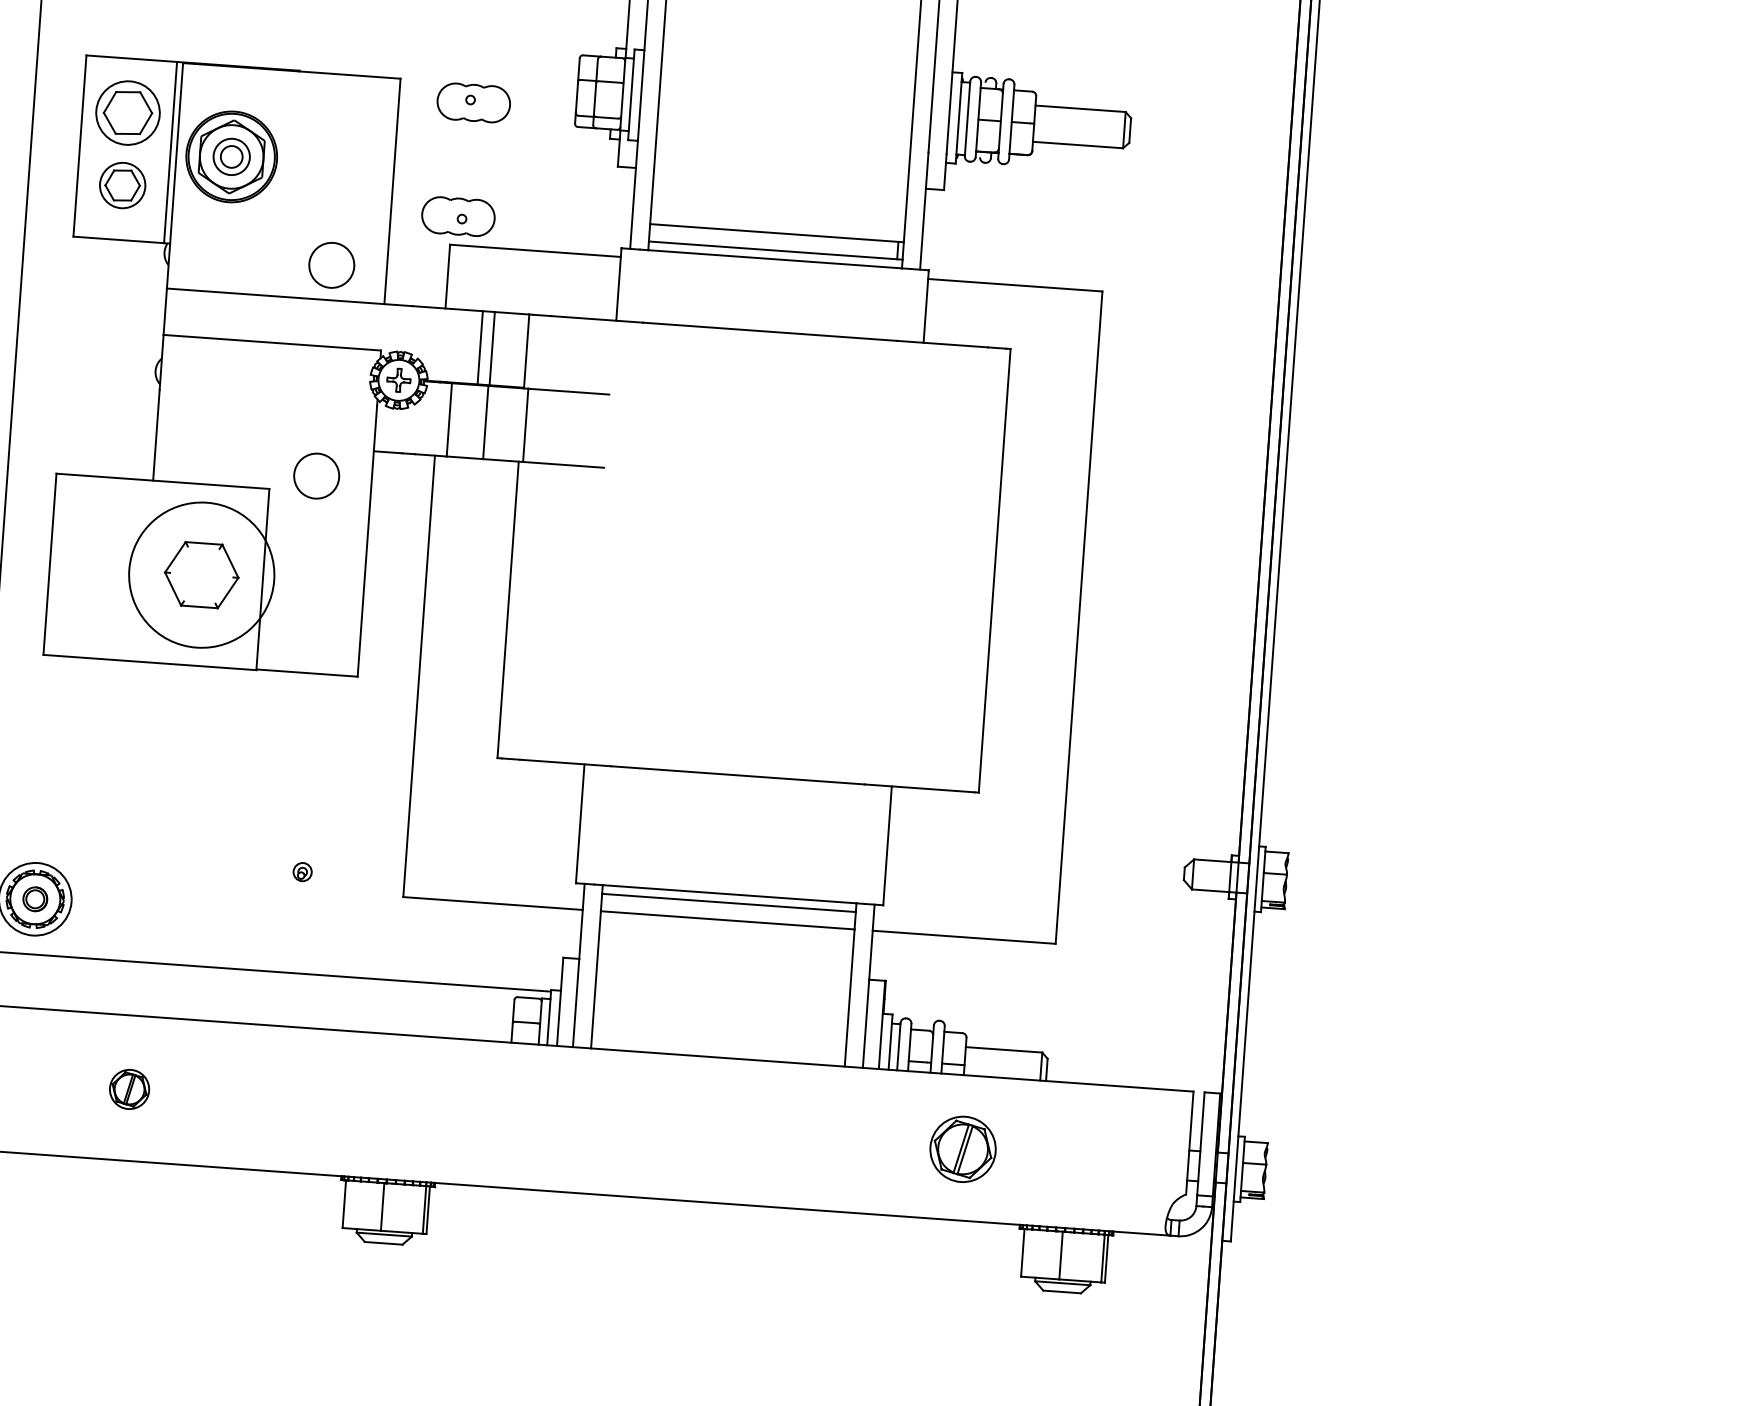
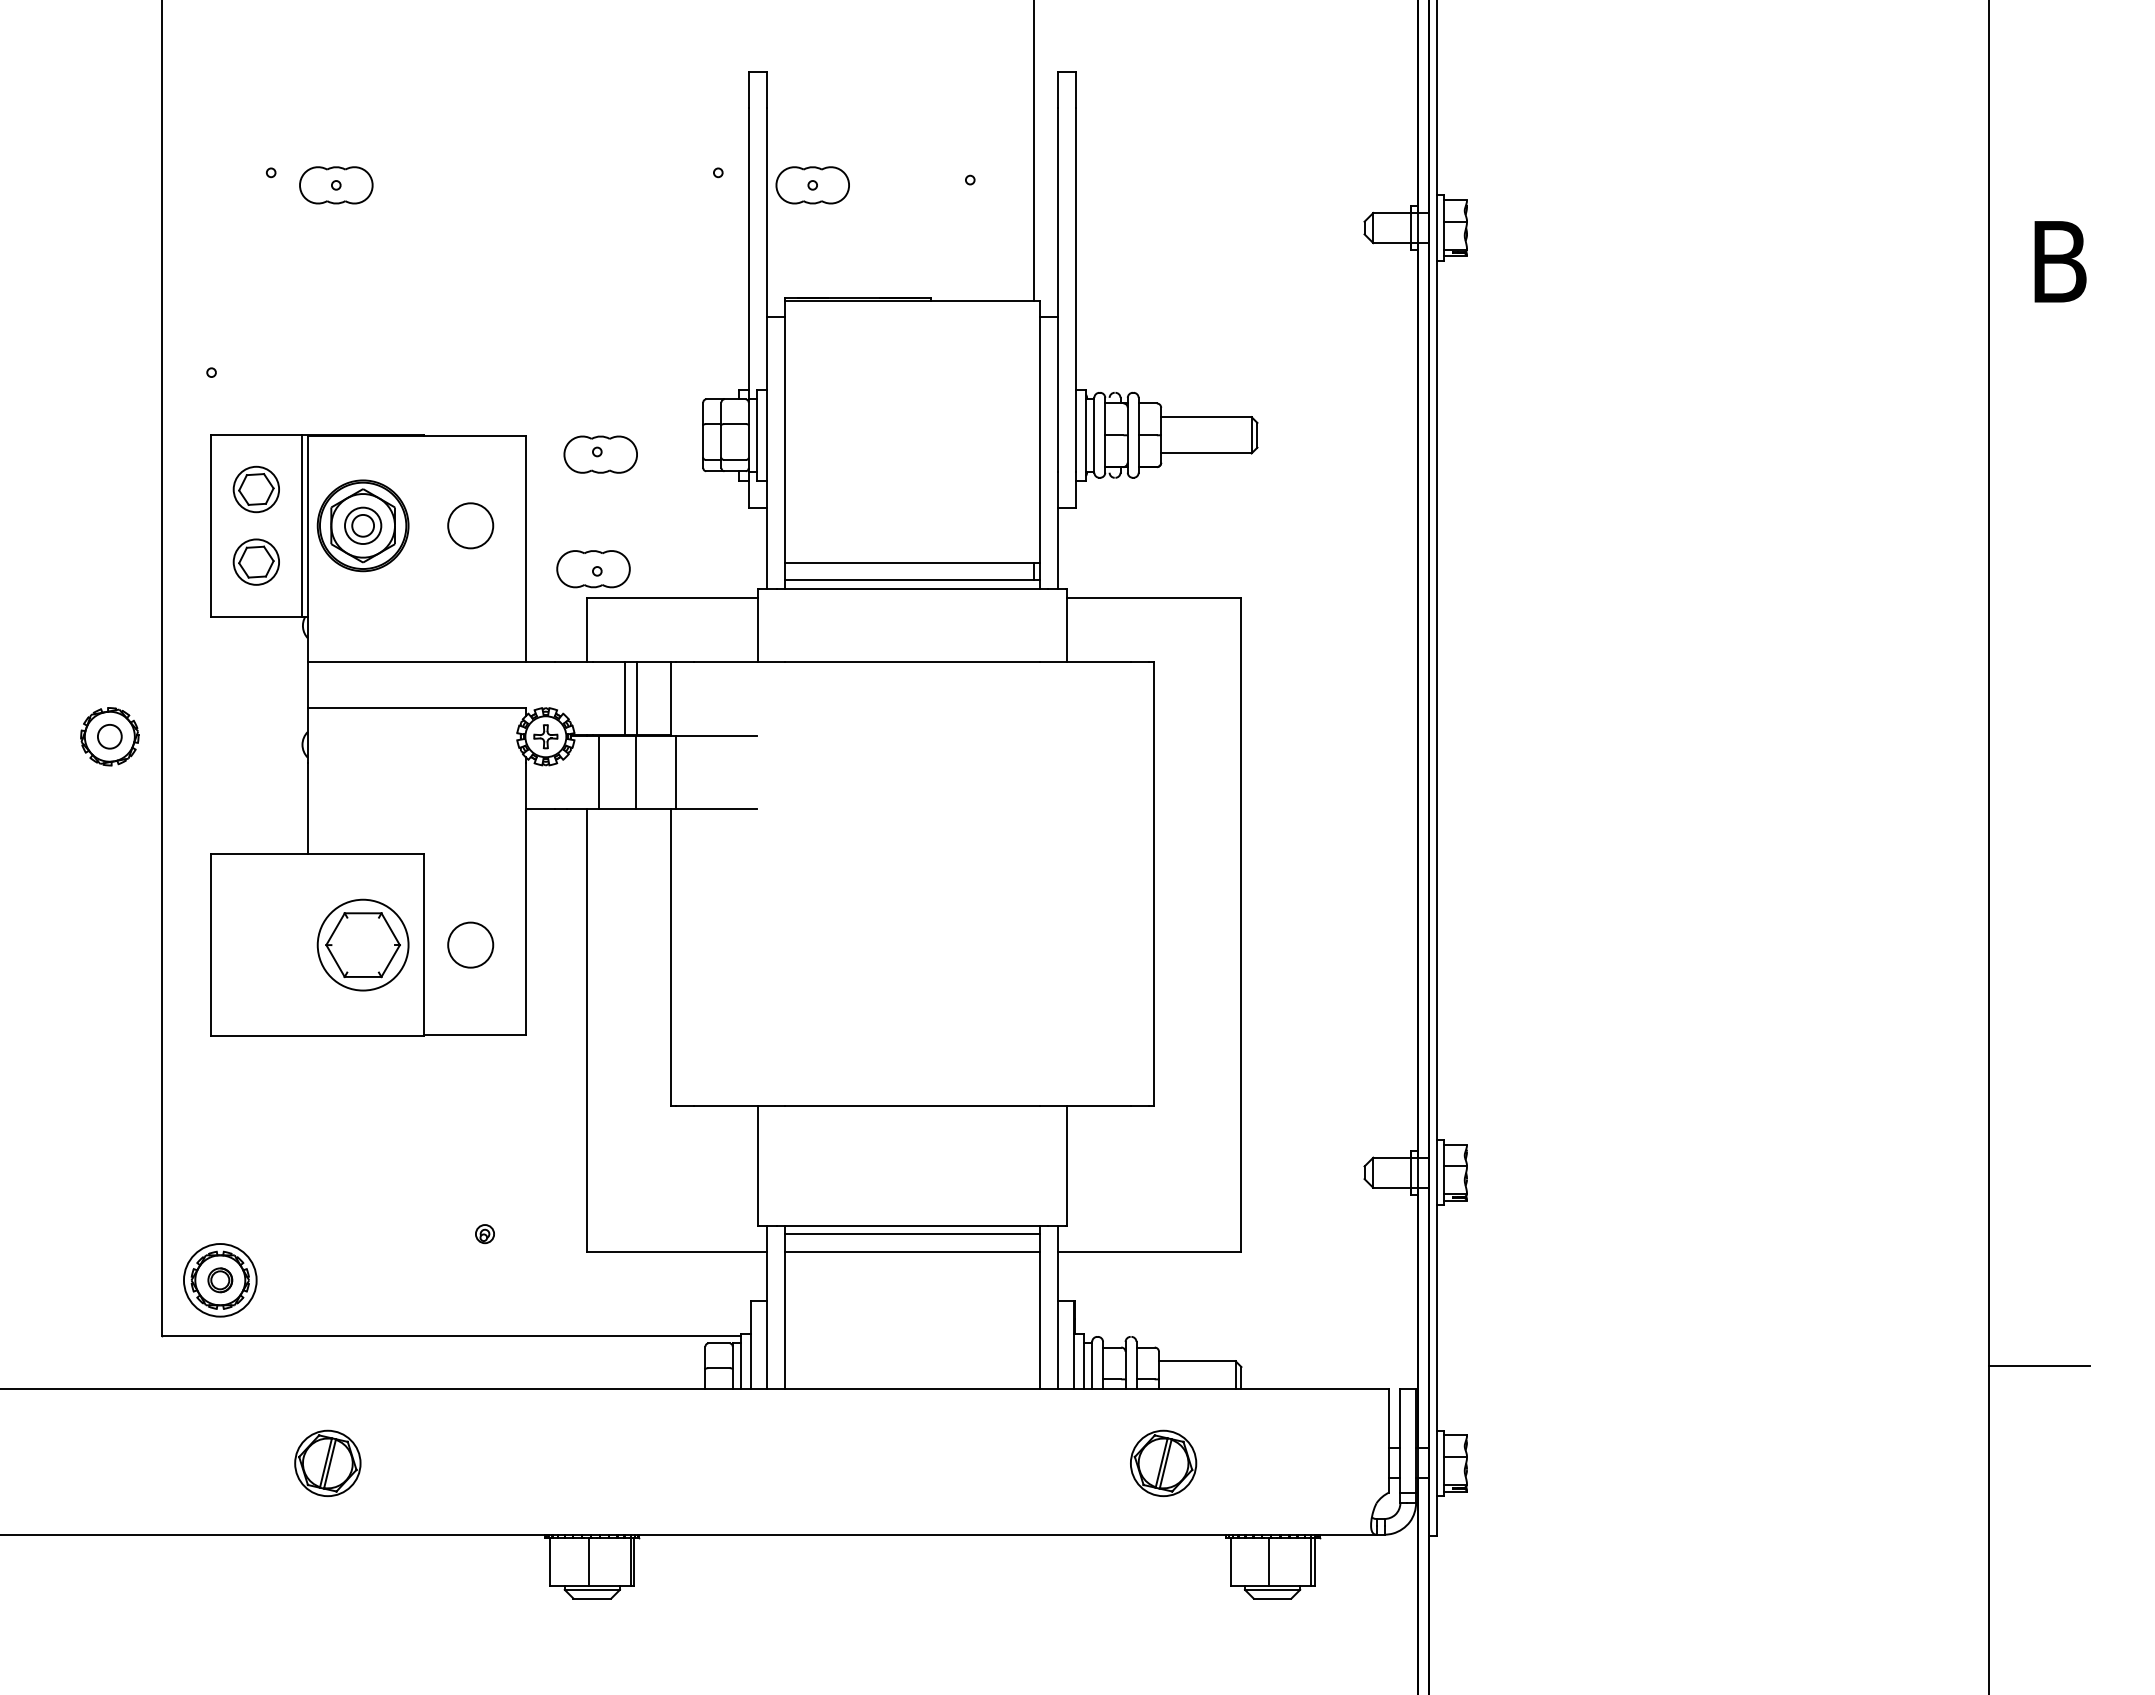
part: (126, 113) -> (255, 489), size x0.71
circle: (331, 265) -> (470, 525), moved
circle: (316, 475) -> (470, 944), moved
circle: (201, 574) -> (362, 944), size x0.62
part: (129, 1088) -> (327, 1462), size x1.67

